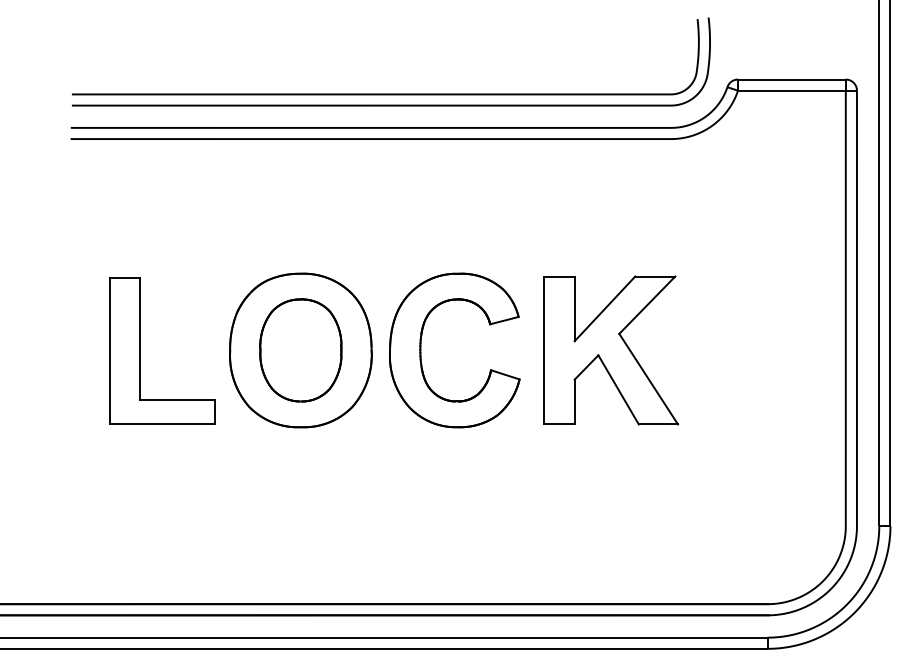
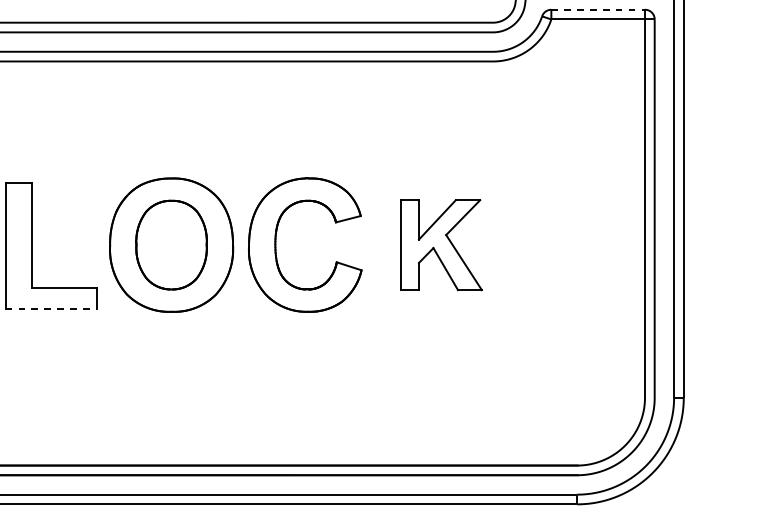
line: (791, 79) -> (597, 9), solid -> dashed
part: (611, 350) -> (441, 245), size x0.7
line: (162, 424) -> (51, 309), solid -> dashed

